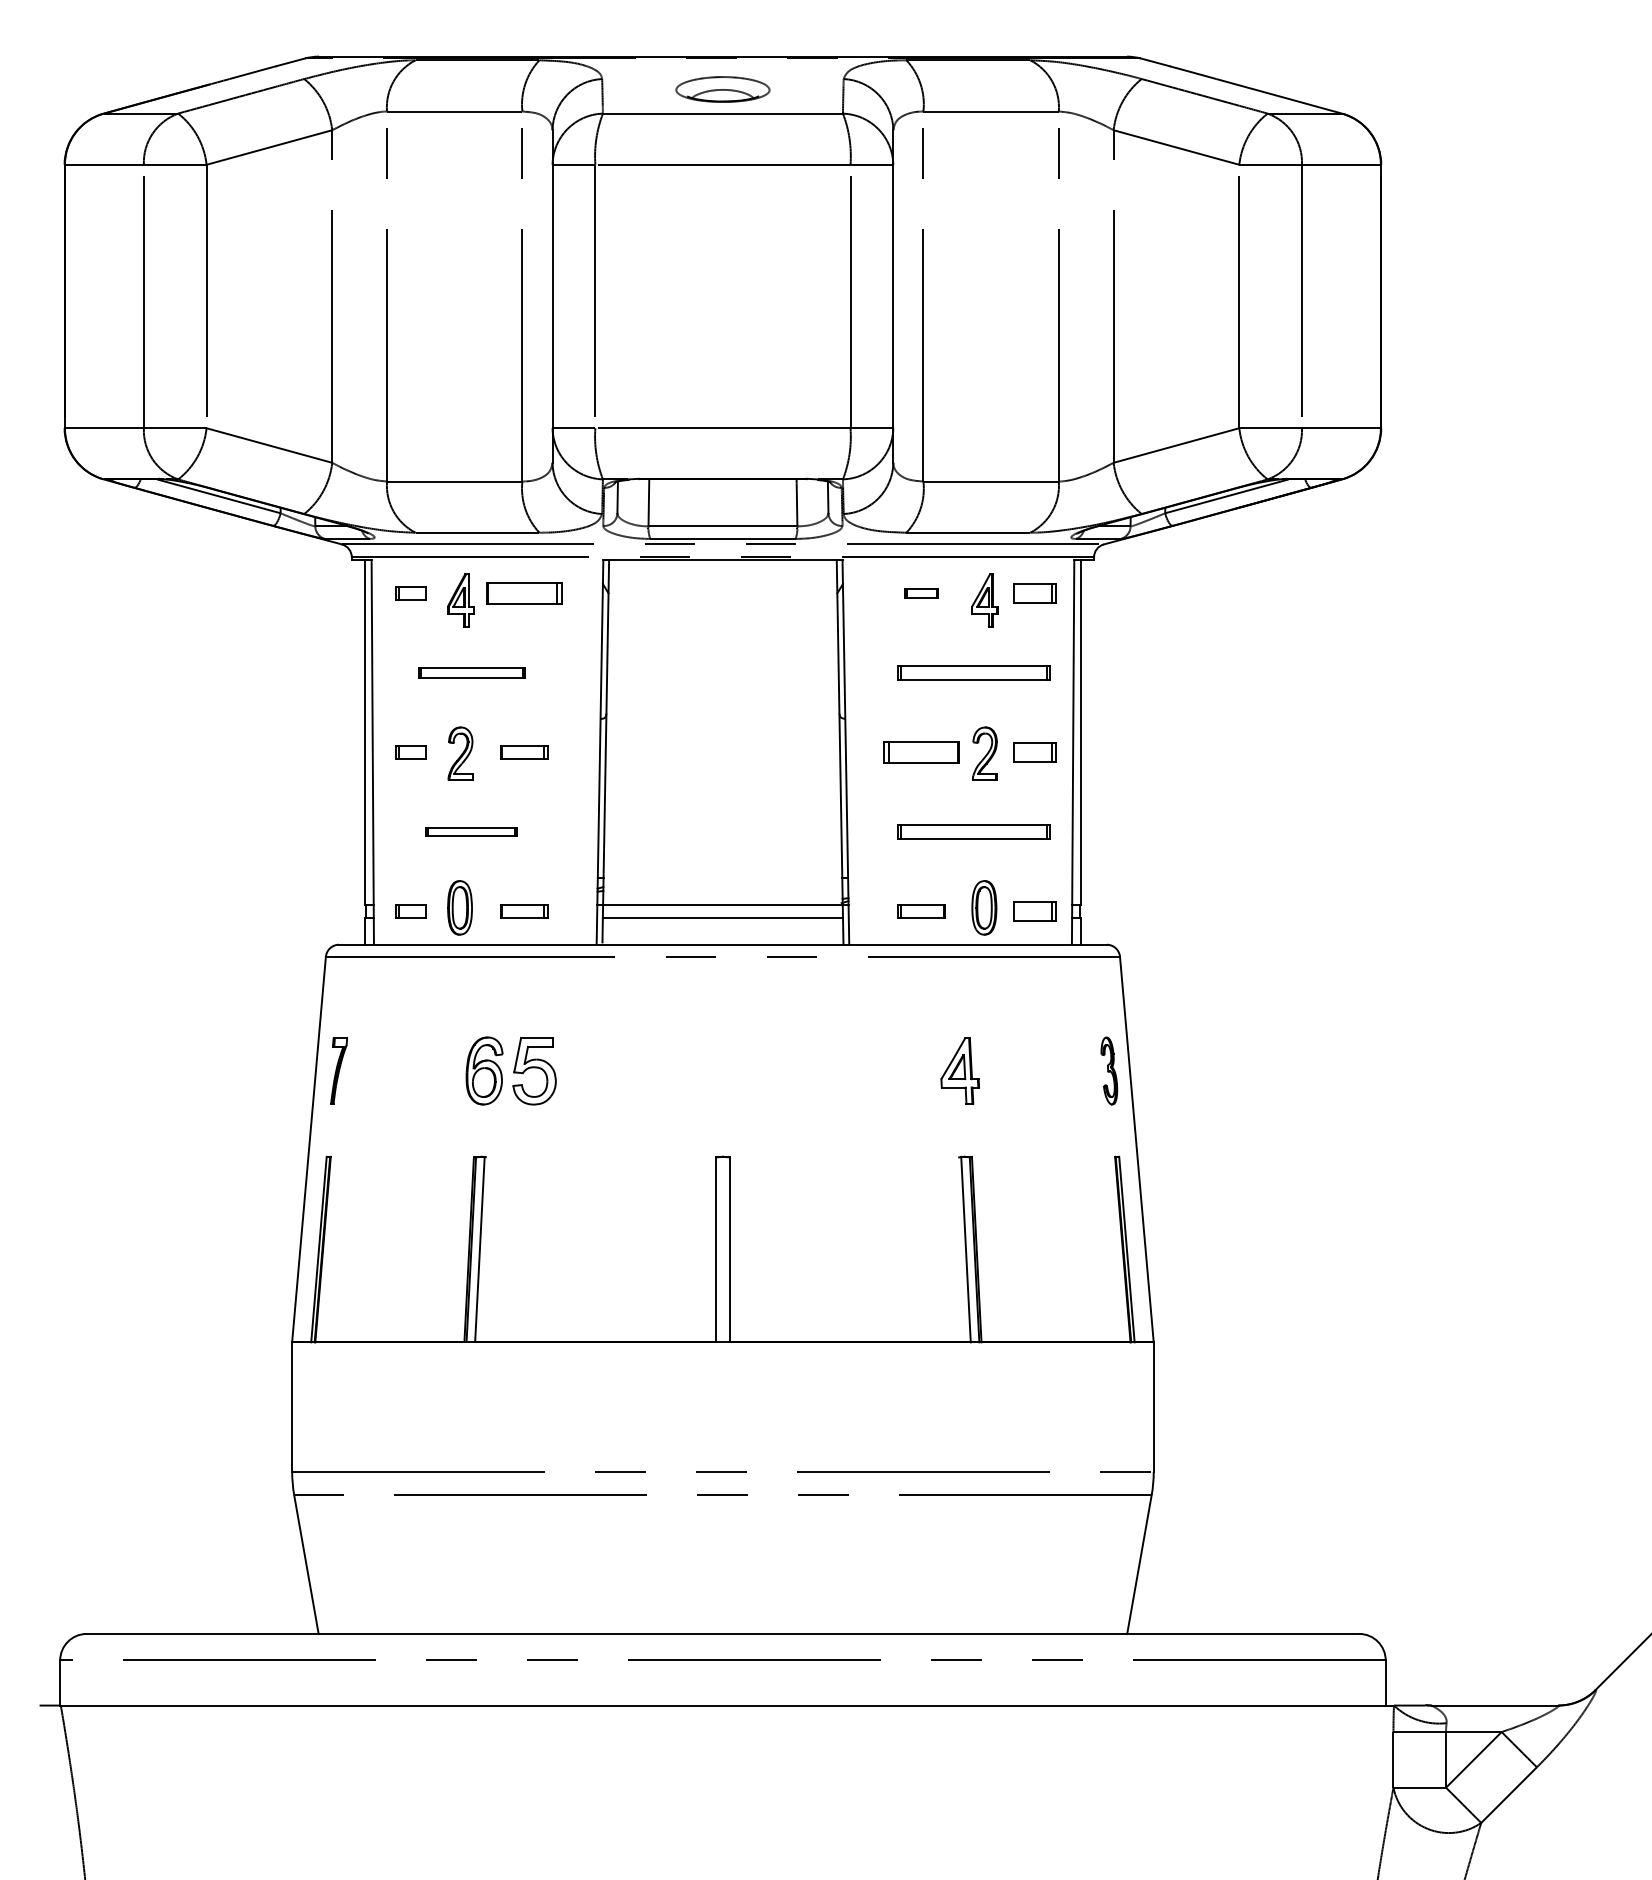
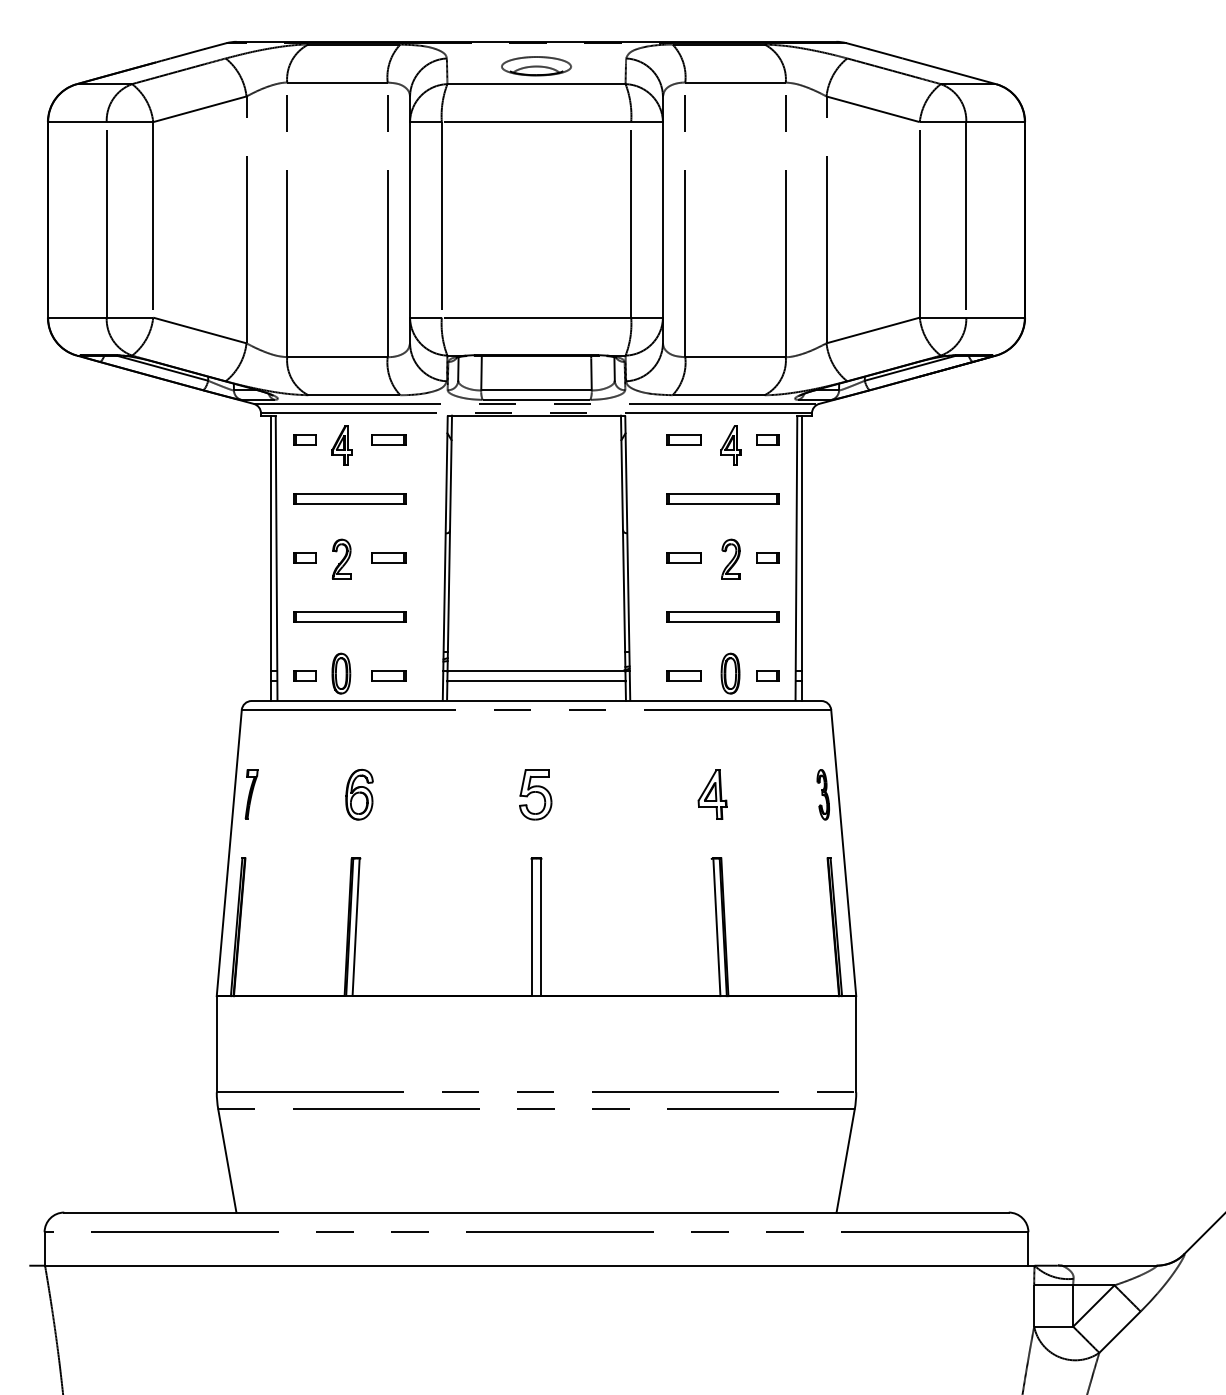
part: (523, 592) -> (388, 439), size x0.62
part: (920, 592) -> (683, 439), size x1.43
part: (1034, 592) -> (767, 439), size x0.71
part: (470, 671) -> (349, 498), size x1.43
part: (920, 751) -> (683, 557), size x0.62
part: (1034, 751) -> (767, 557), size x0.71
part: (470, 830) -> (349, 616), size x1.67
part: (1034, 910) -> (767, 675), size x0.71
part: (534, 1070) -> (535, 794), moved

